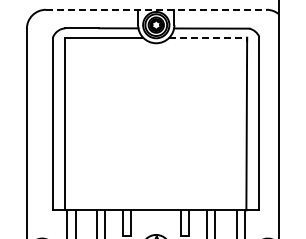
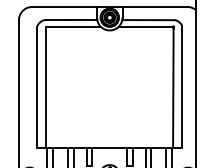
line: (156, 9) -> (109, 6), dashed -> solid
line: (208, 37) -> (146, 26), dashed -> solid

